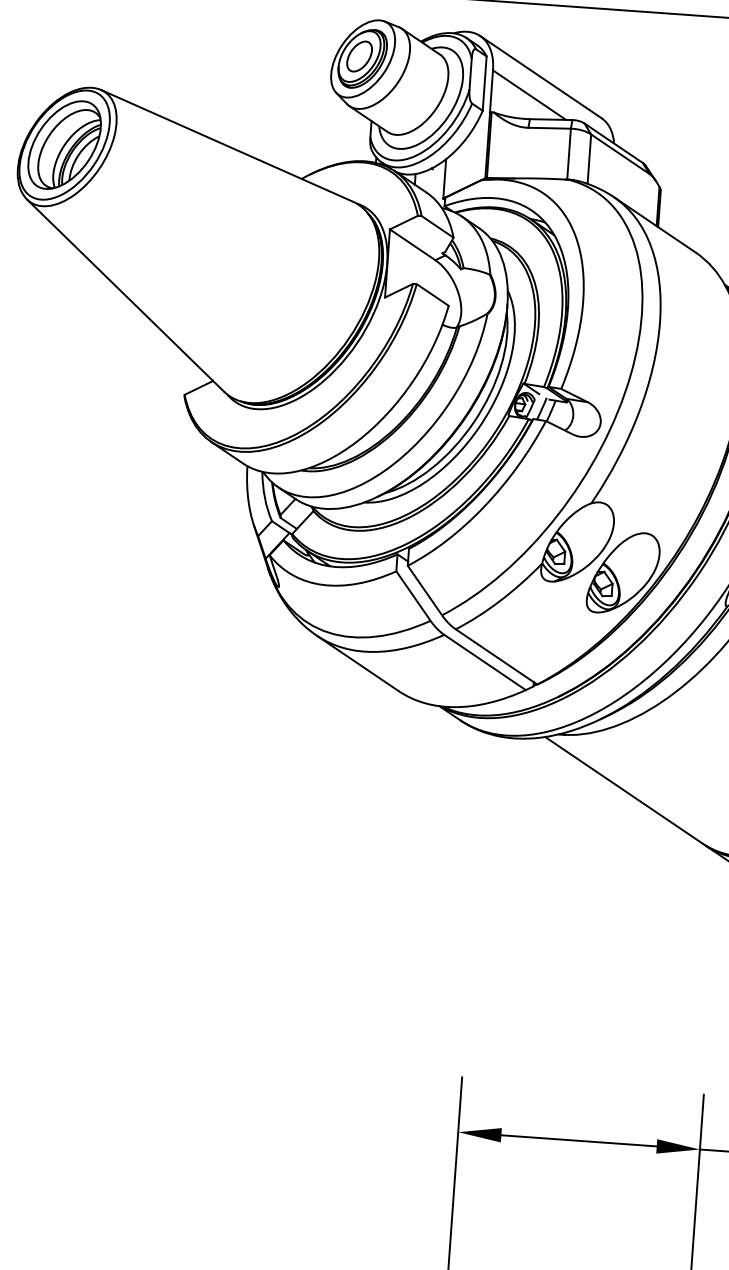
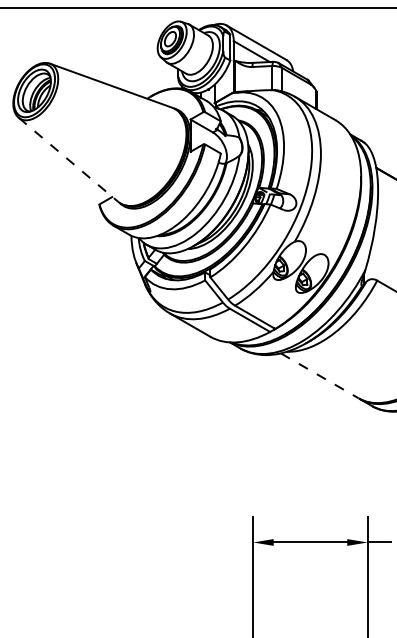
line: (125, 295) -> (68, 159), solid -> dashed
line: (623, 789) -> (319, 375), solid -> dashed

